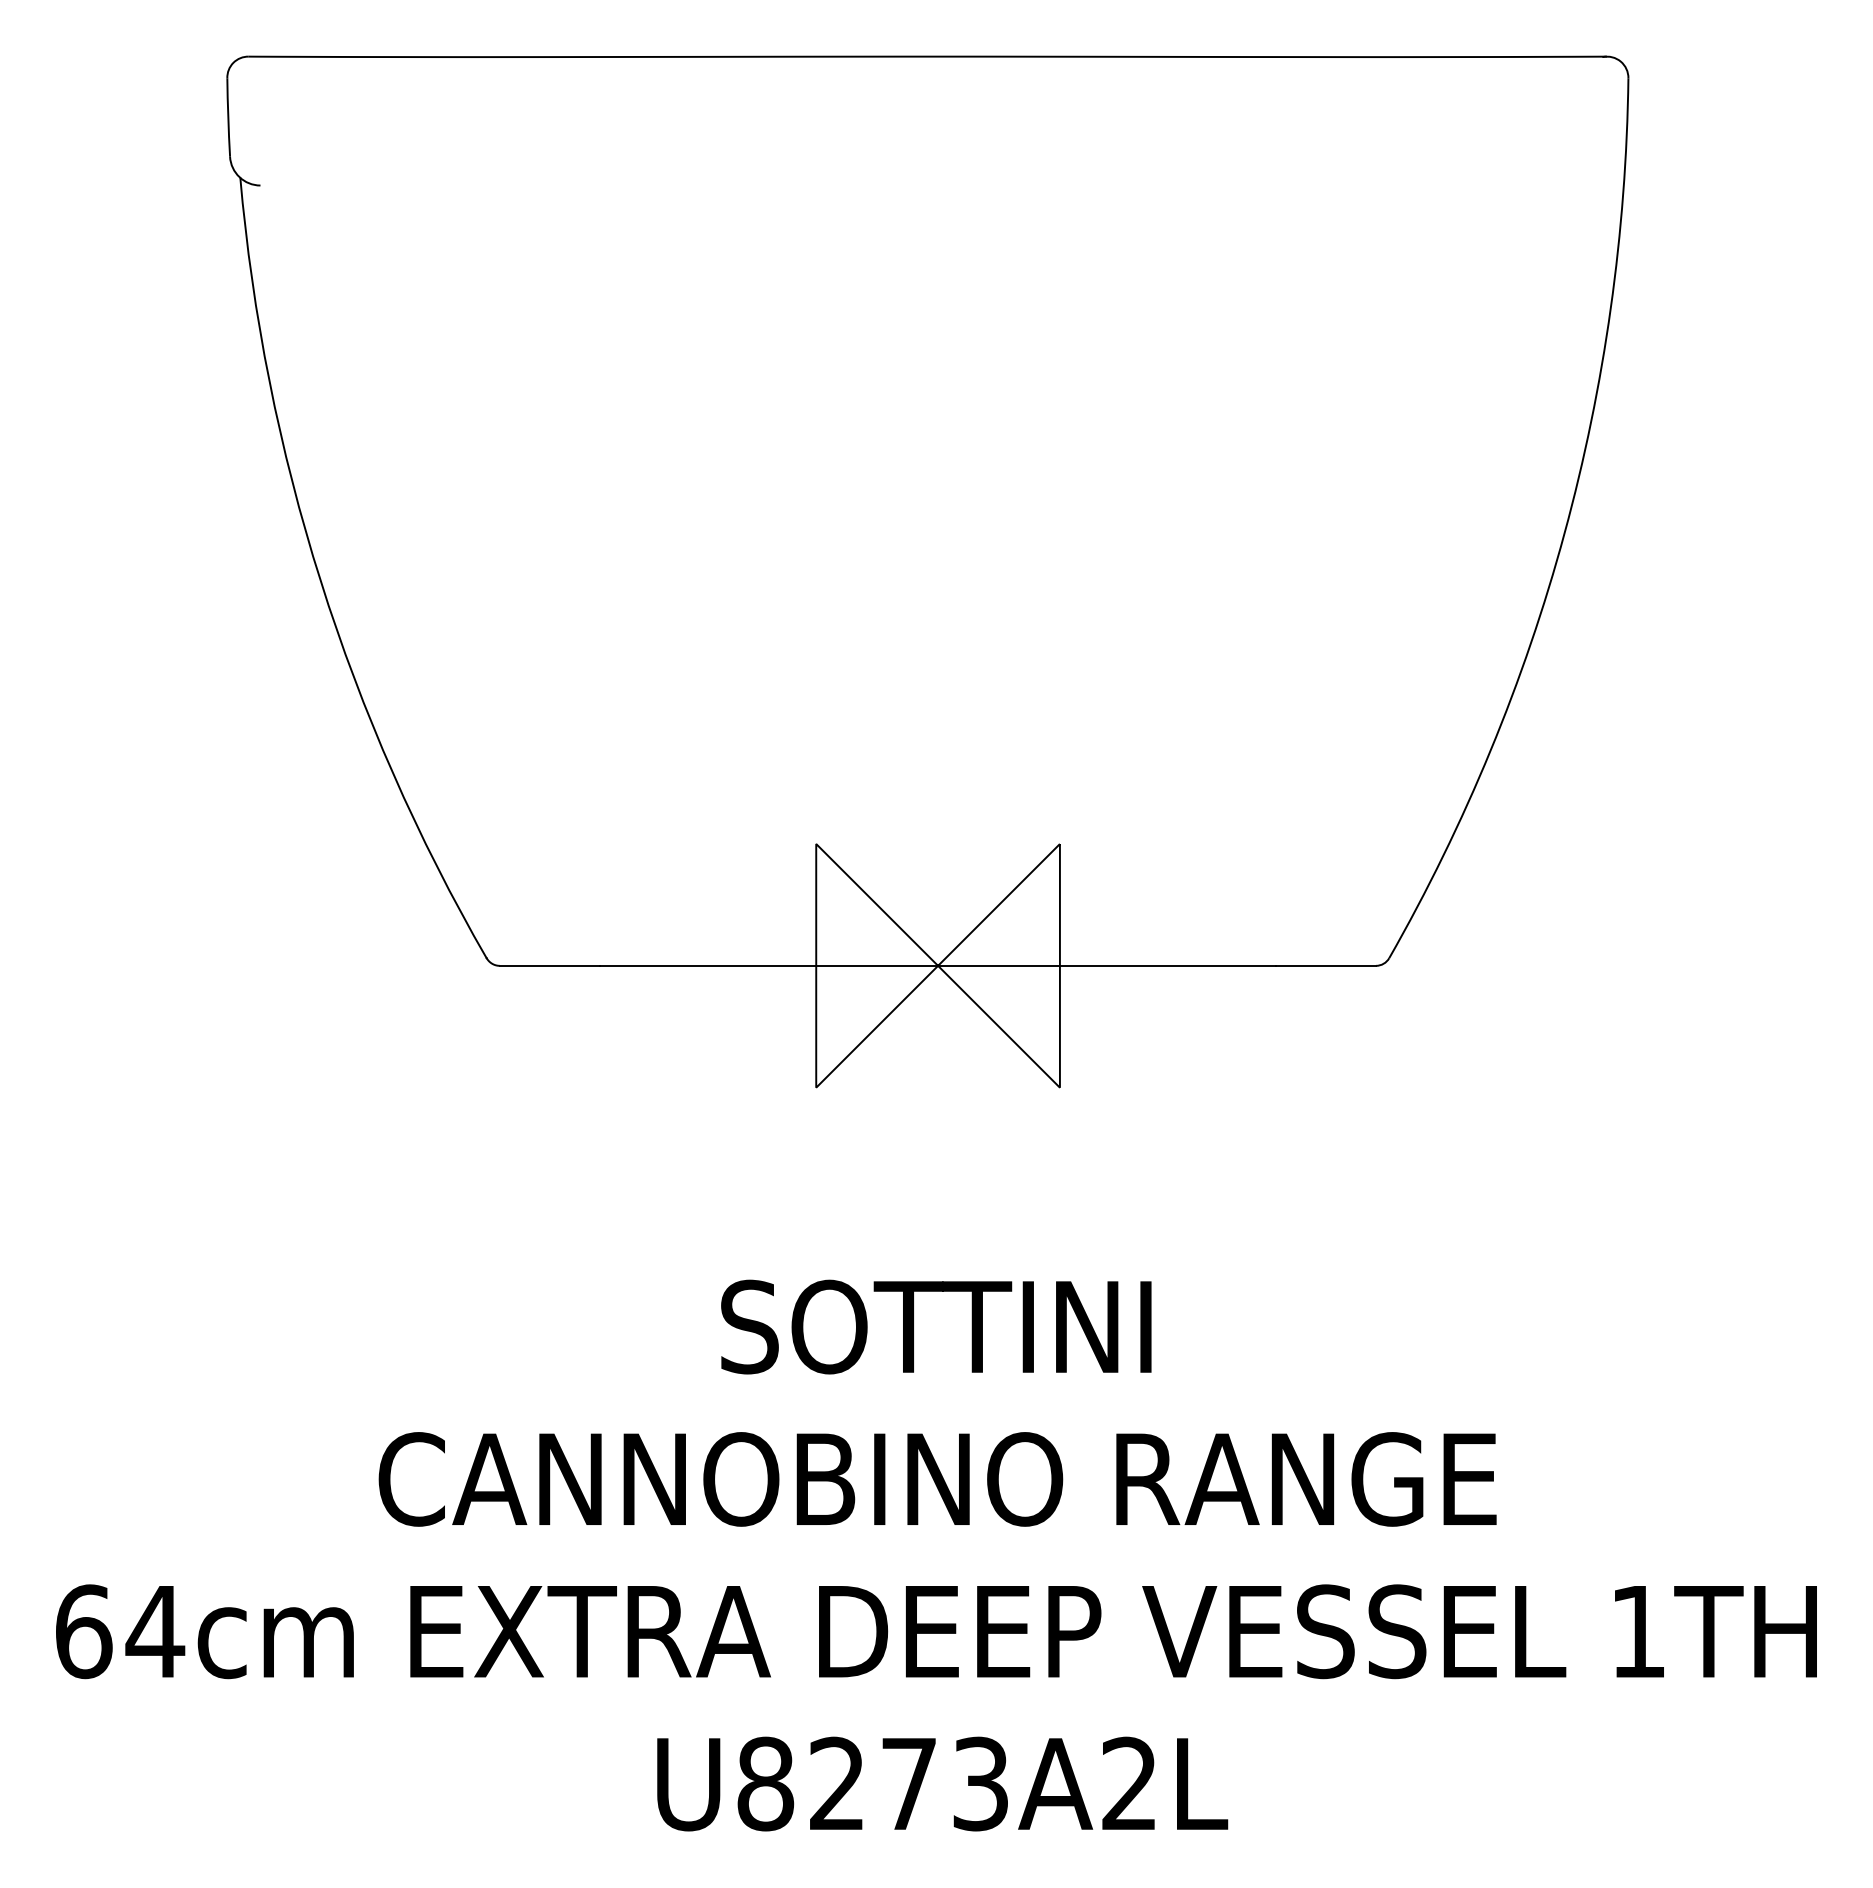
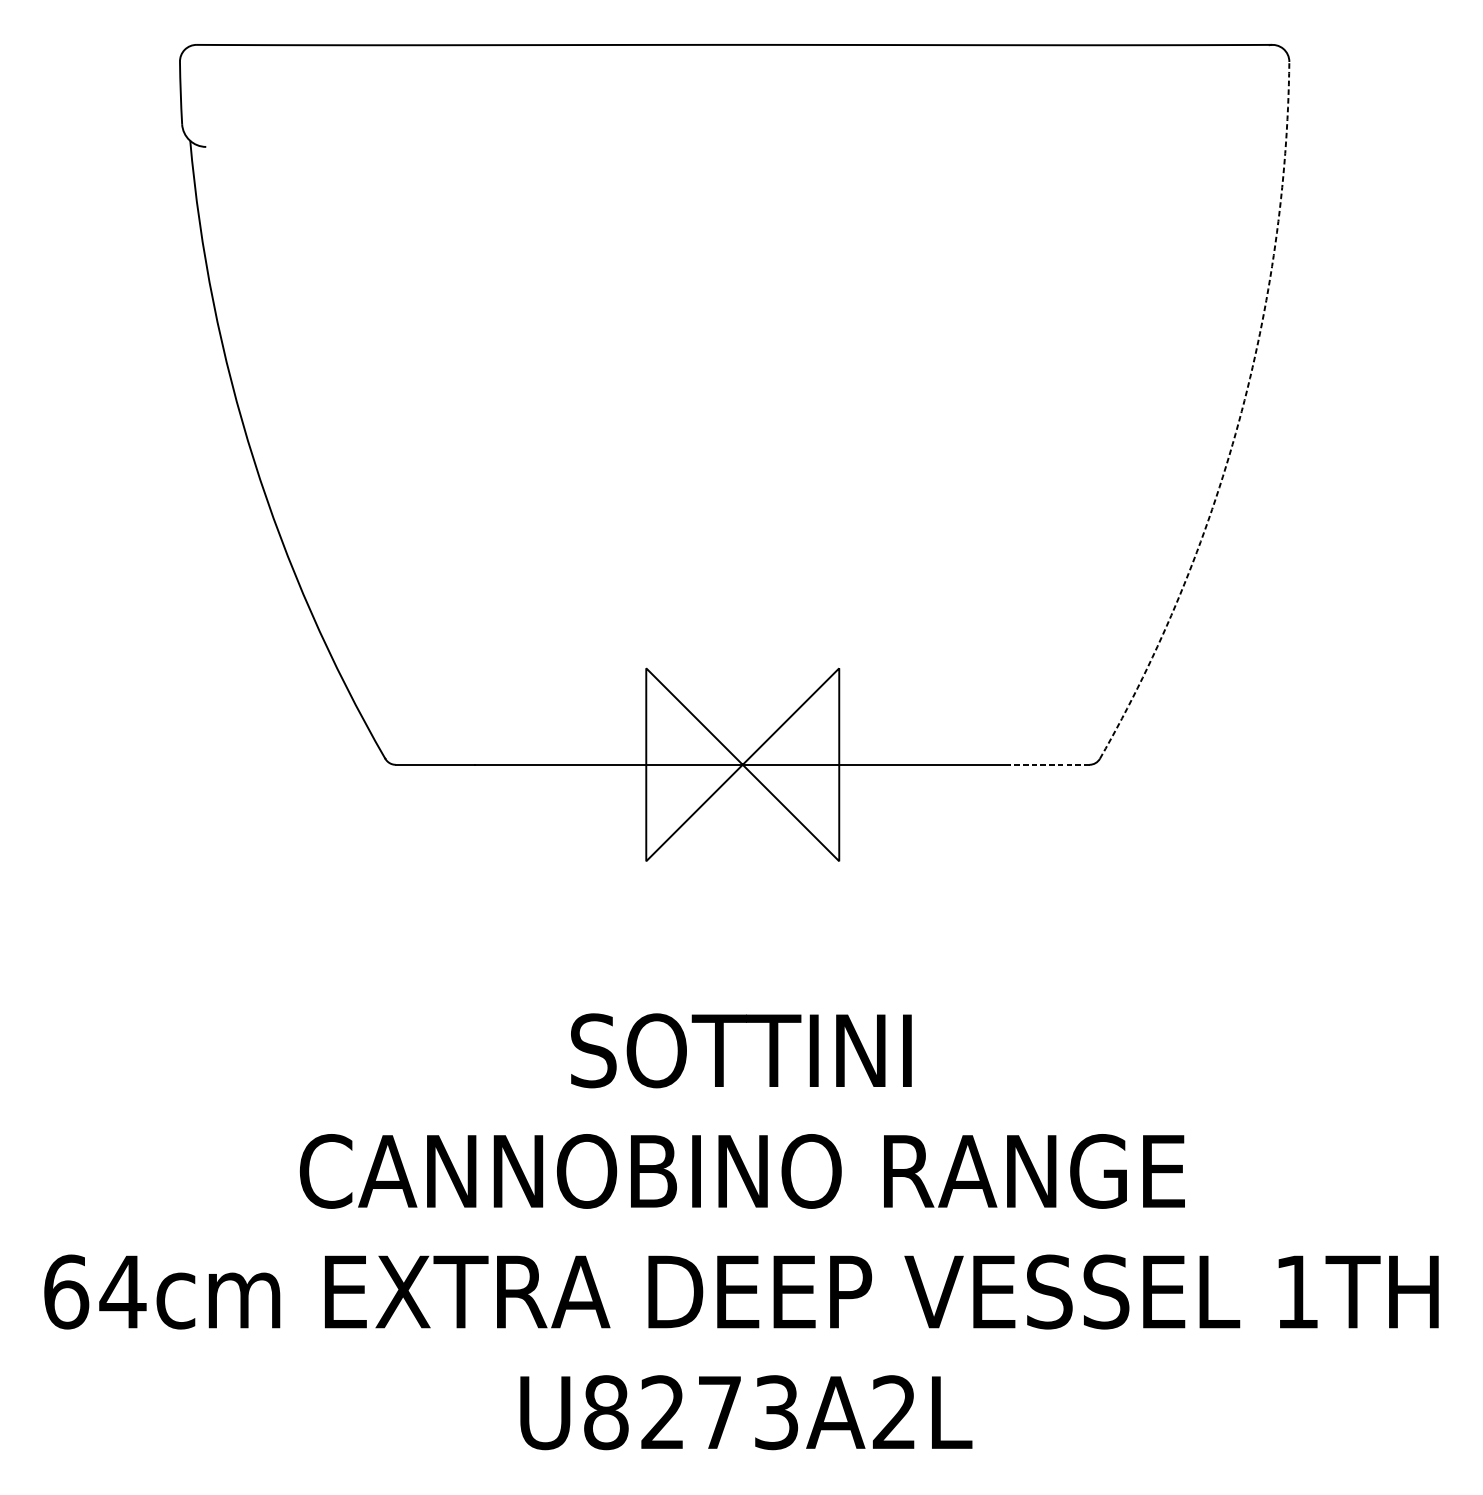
arc: (1564, 533) -> (1238, 422), solid -> dashed
line: (1325, 965) -> (1049, 764), solid -> dashed

